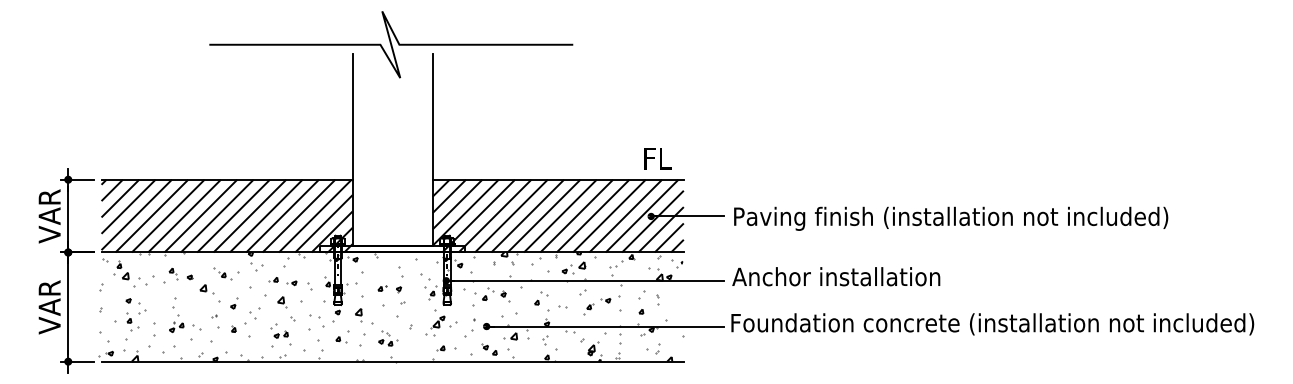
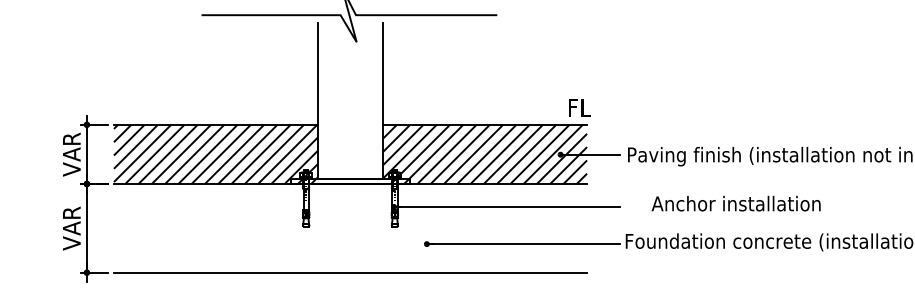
text: (657, 158) -> (579, 107), moved
text: (836, 276) -> (736, 203), moved
hatch: (390, 306) -> (348, 227), removed

